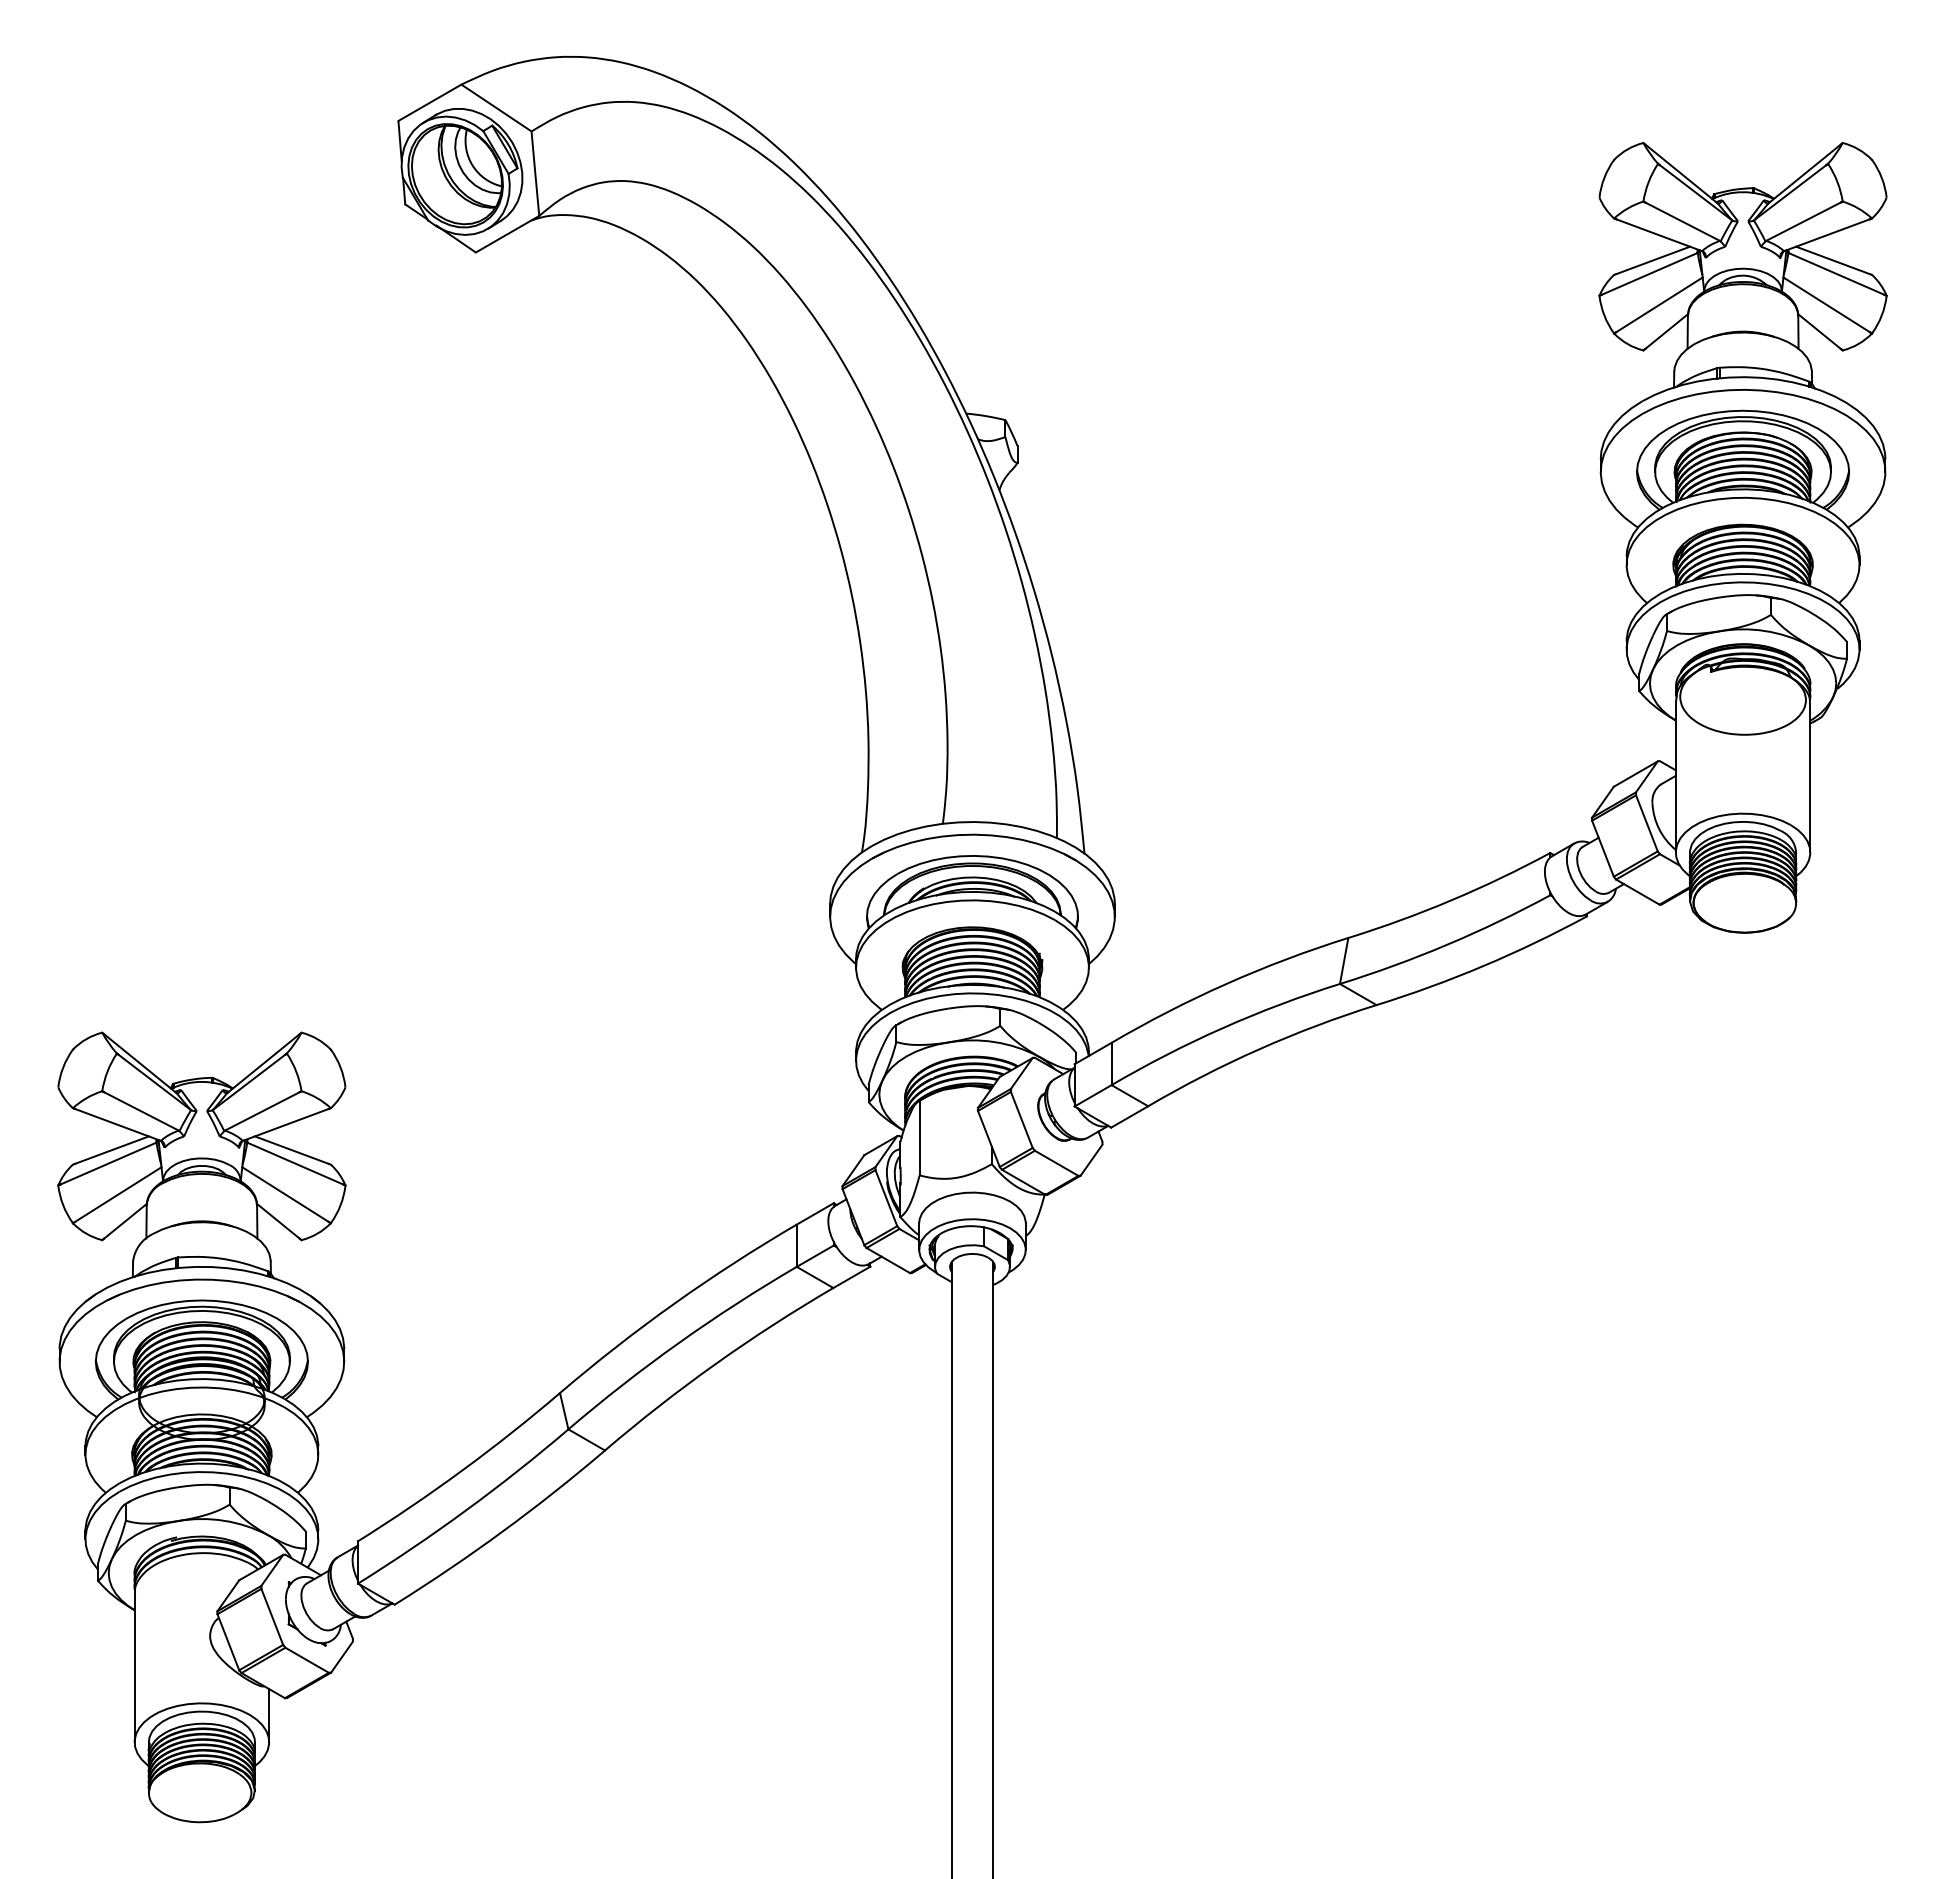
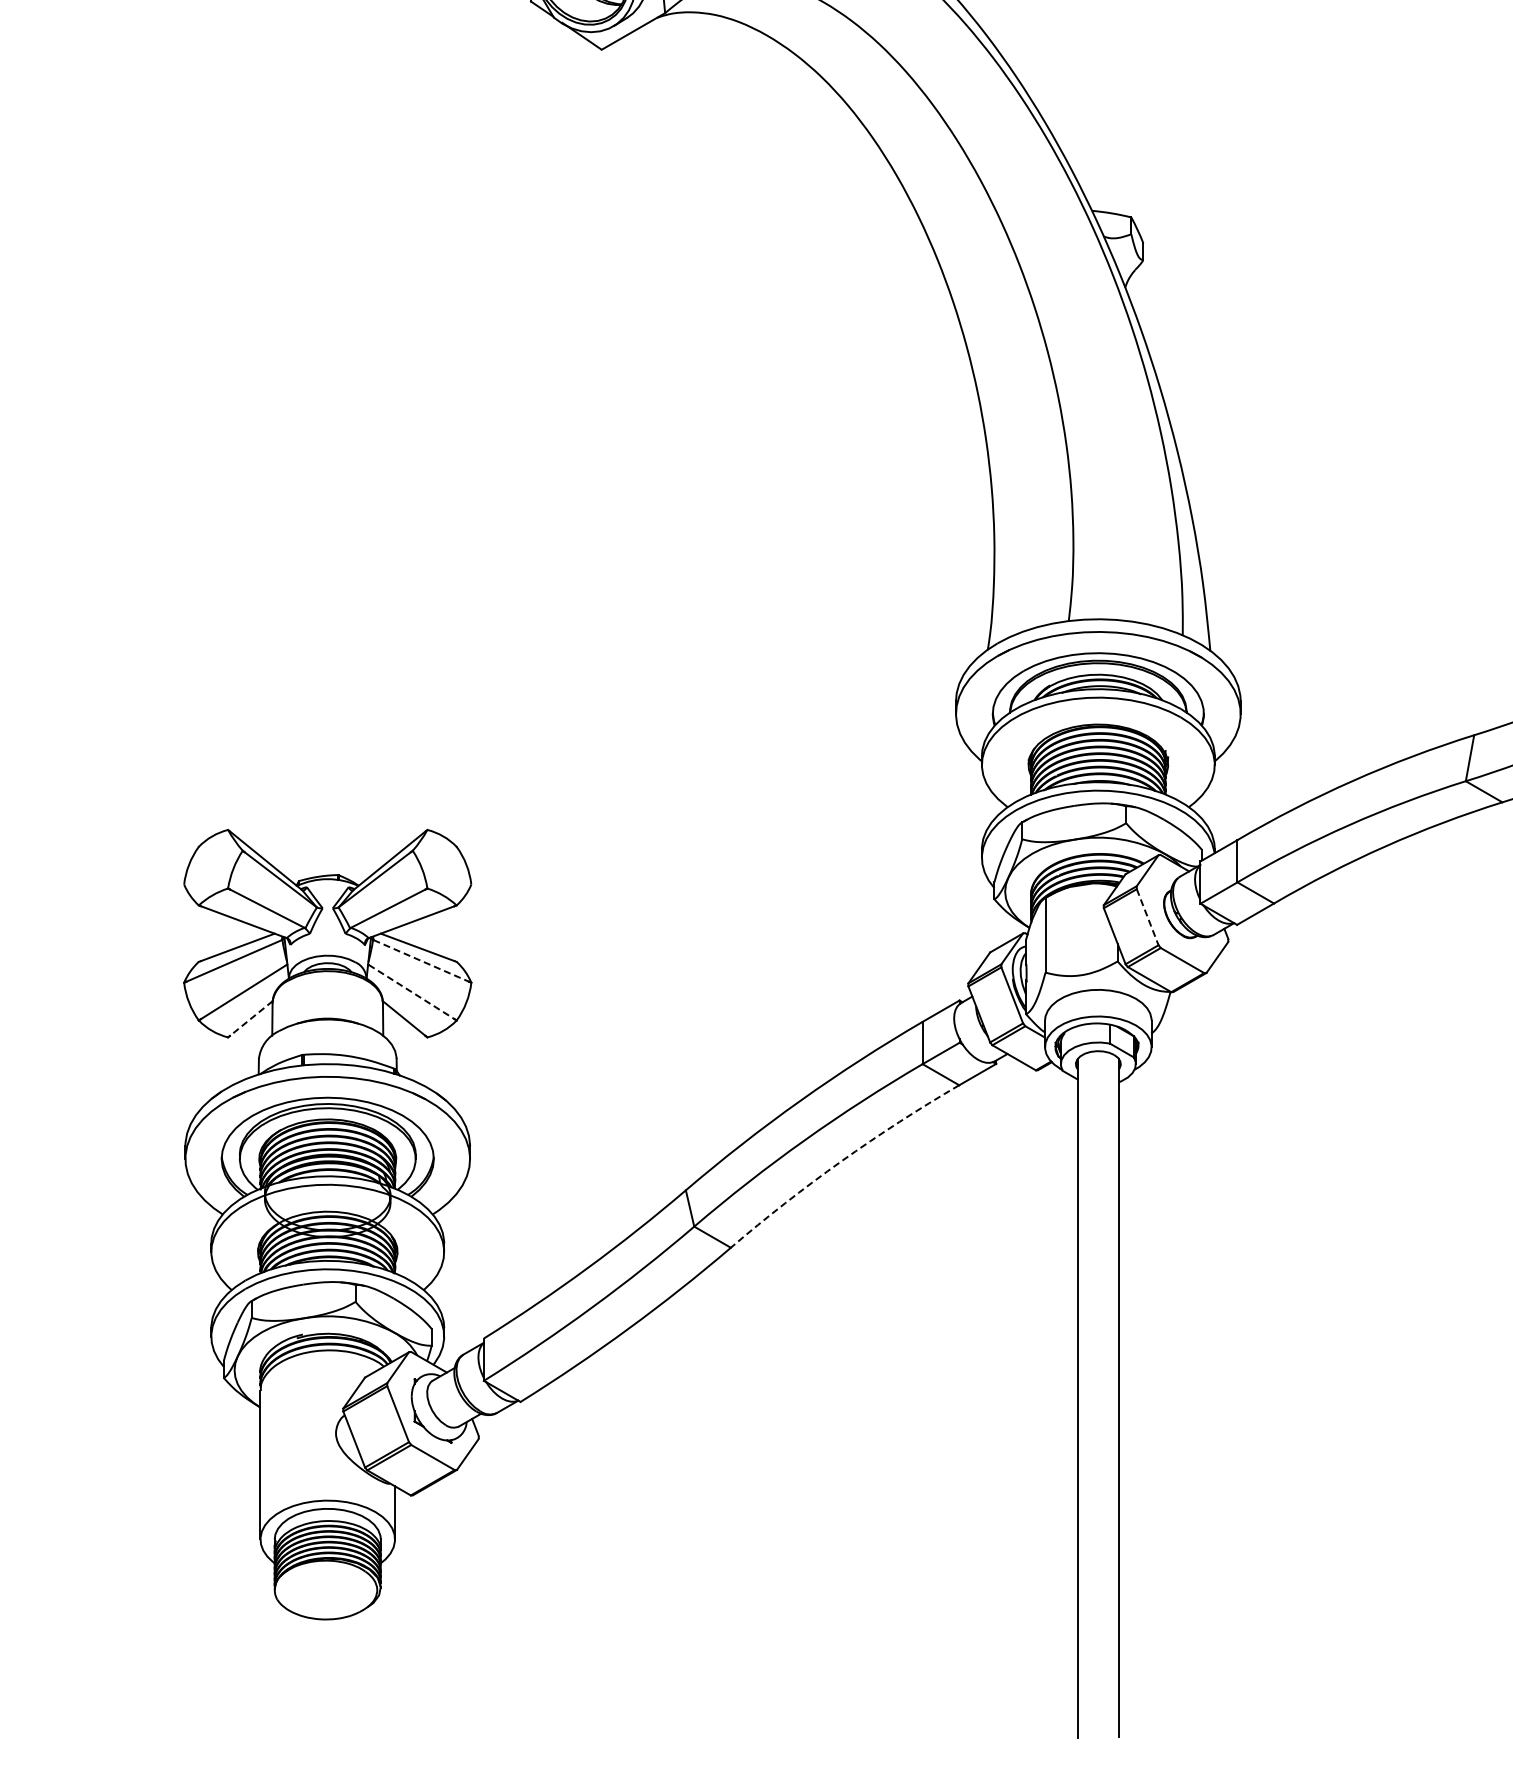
line: (1021, 1120) -> (1147, 917), solid -> dashed
line: (295, 1163) -> (421, 960), solid -> dashed
line: (285, 1194) -> (411, 991), solid -> dashed
line: (125, 1221) -> (251, 1018), solid -> dashed
arc: (715, 1364) -> (841, 1161), solid -> dashed

